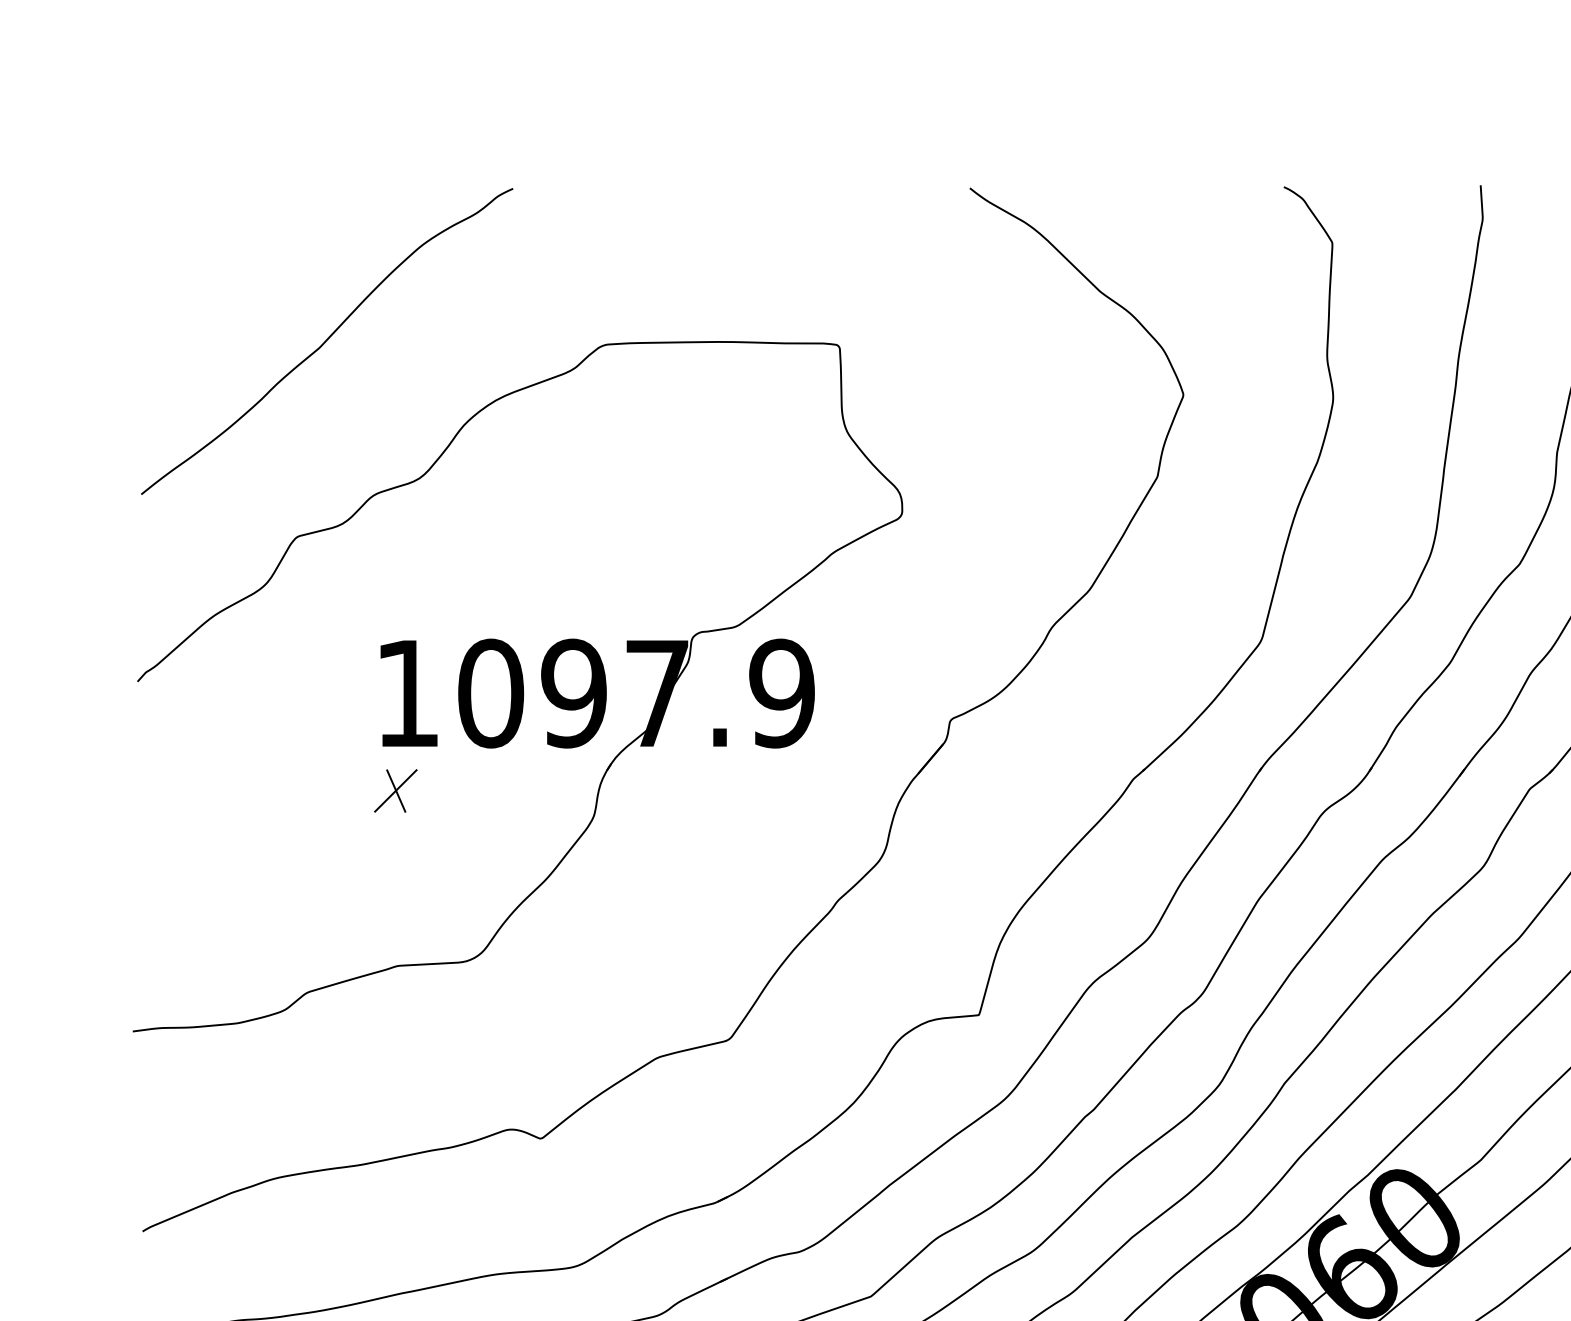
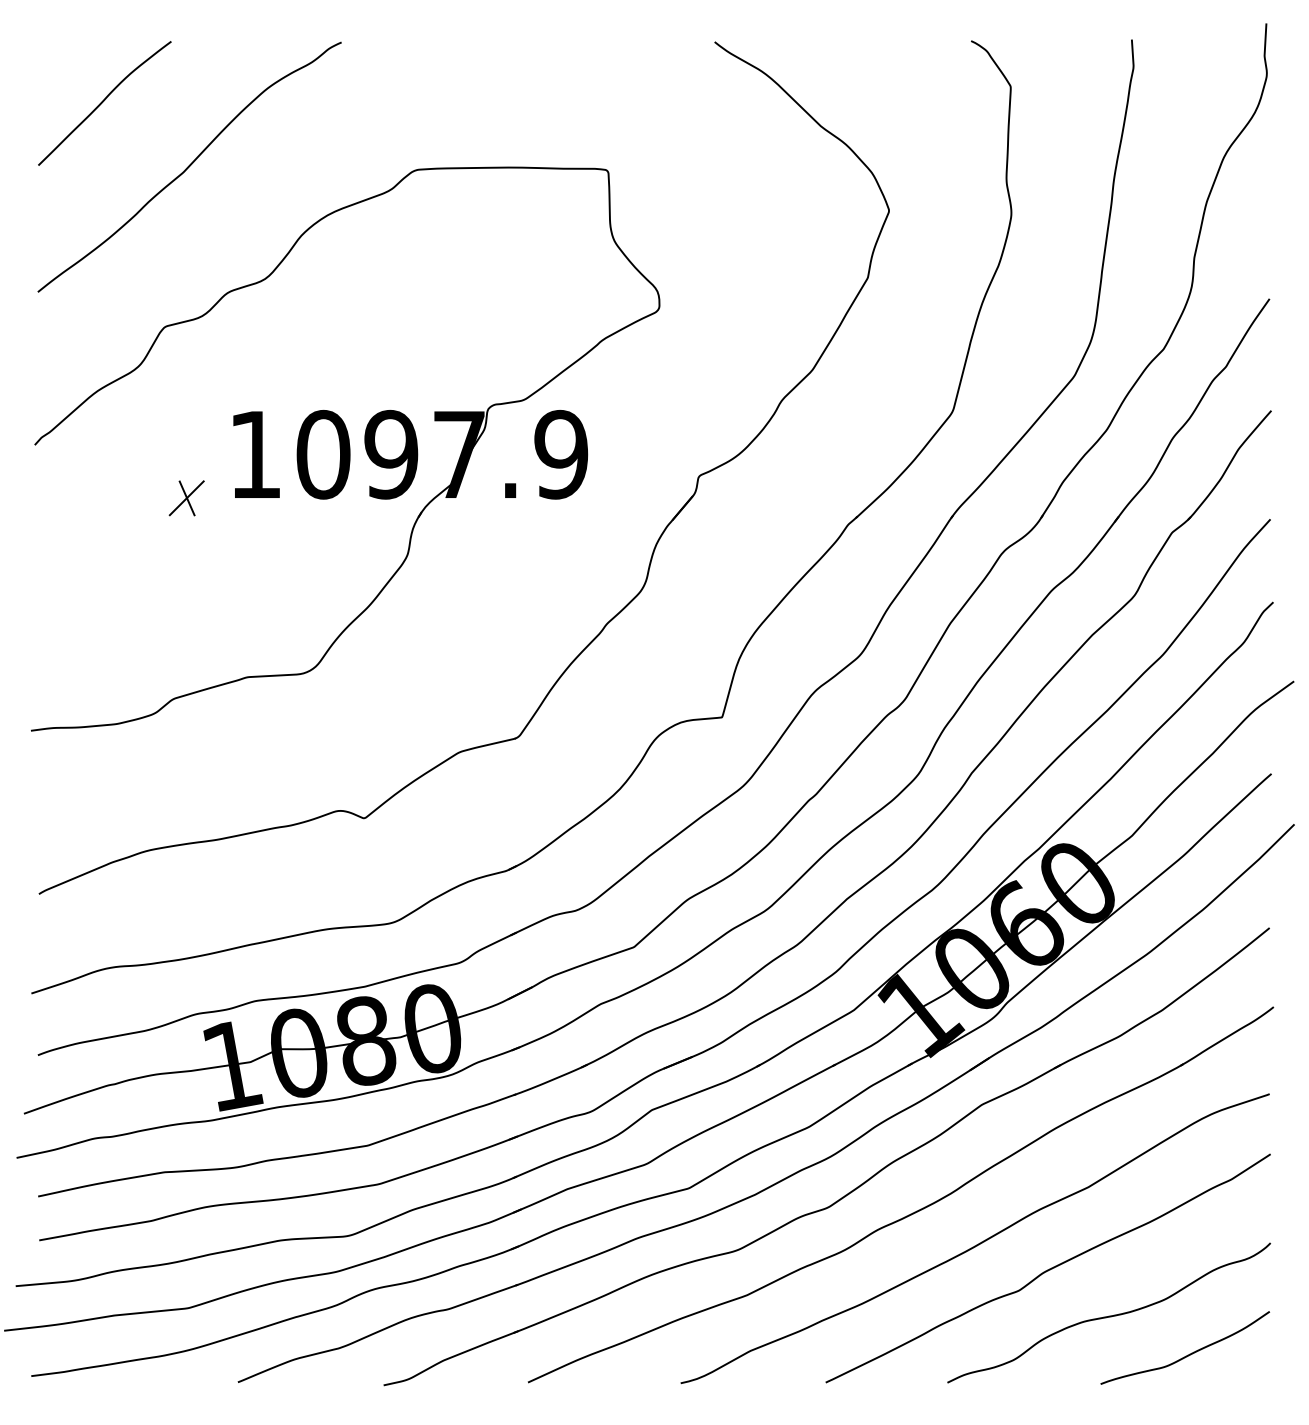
curve: (221, 262) -> (103, 102), added
part: (395, 791) -> (186, 498), moved

